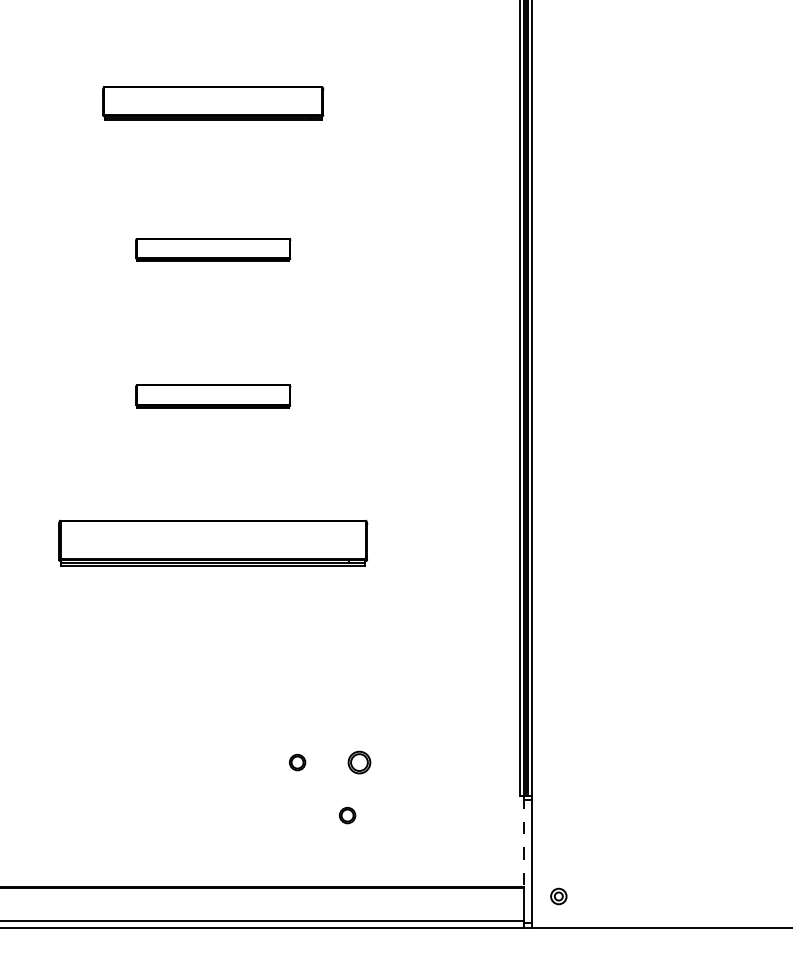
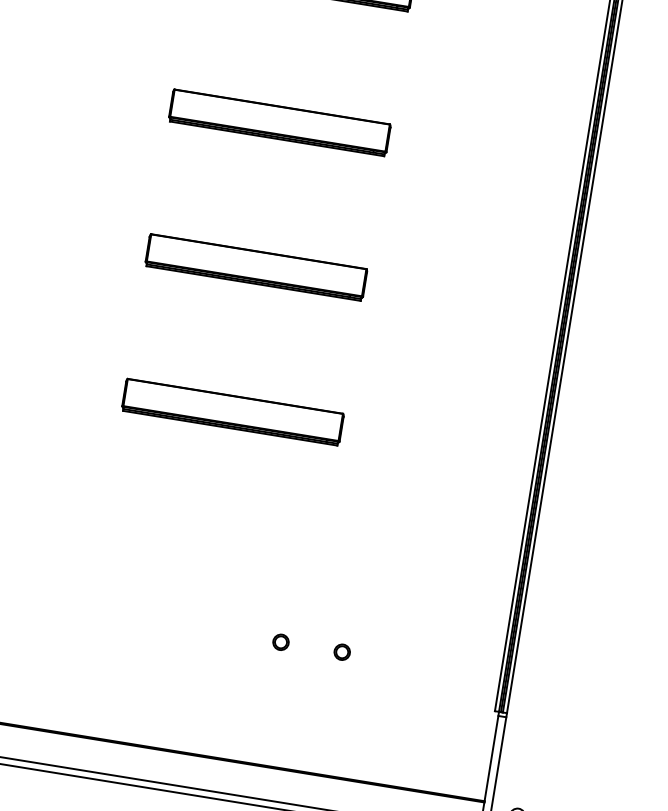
part: (213, 249) -> (280, 122), size x1.43
part: (213, 396) -> (256, 267), size x1.43
part: (213, 542) -> (233, 411), size x0.71
part: (359, 762) -> (342, 652), size x0.71
part: (347, 815) -> (321, 702), removed
line: (523, 842) -> (491, 757), dashed -> solid

